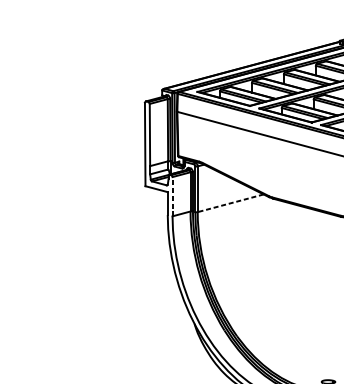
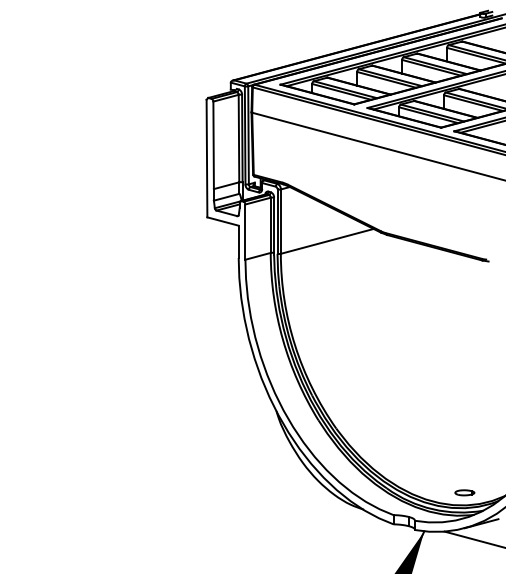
line: (172, 196) -> (245, 232), dashed -> solid
line: (230, 203) -> (326, 241), dashed -> solid

